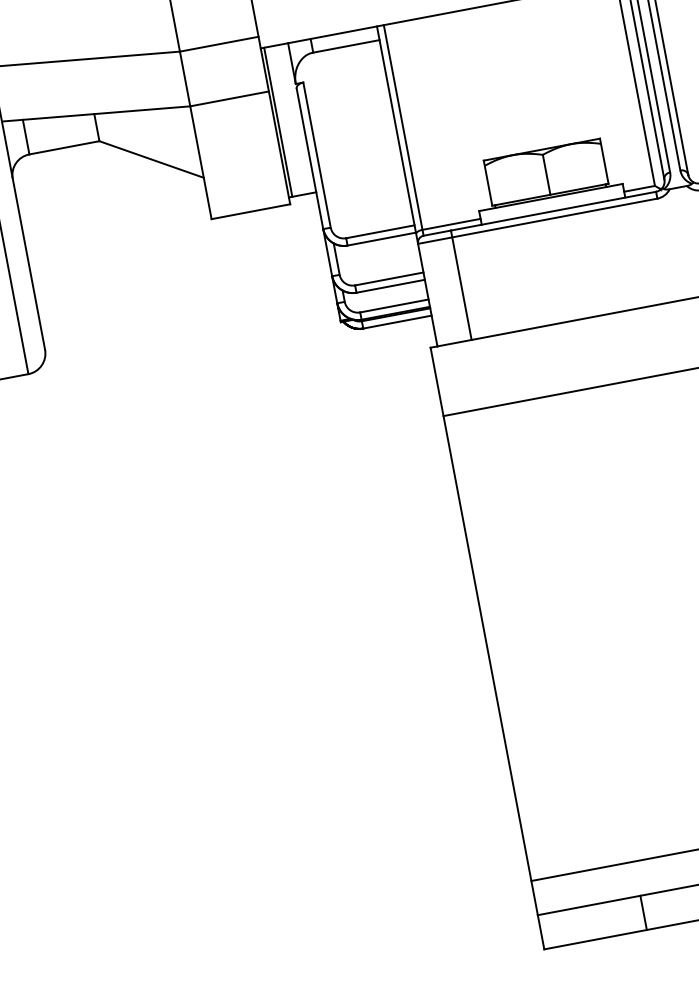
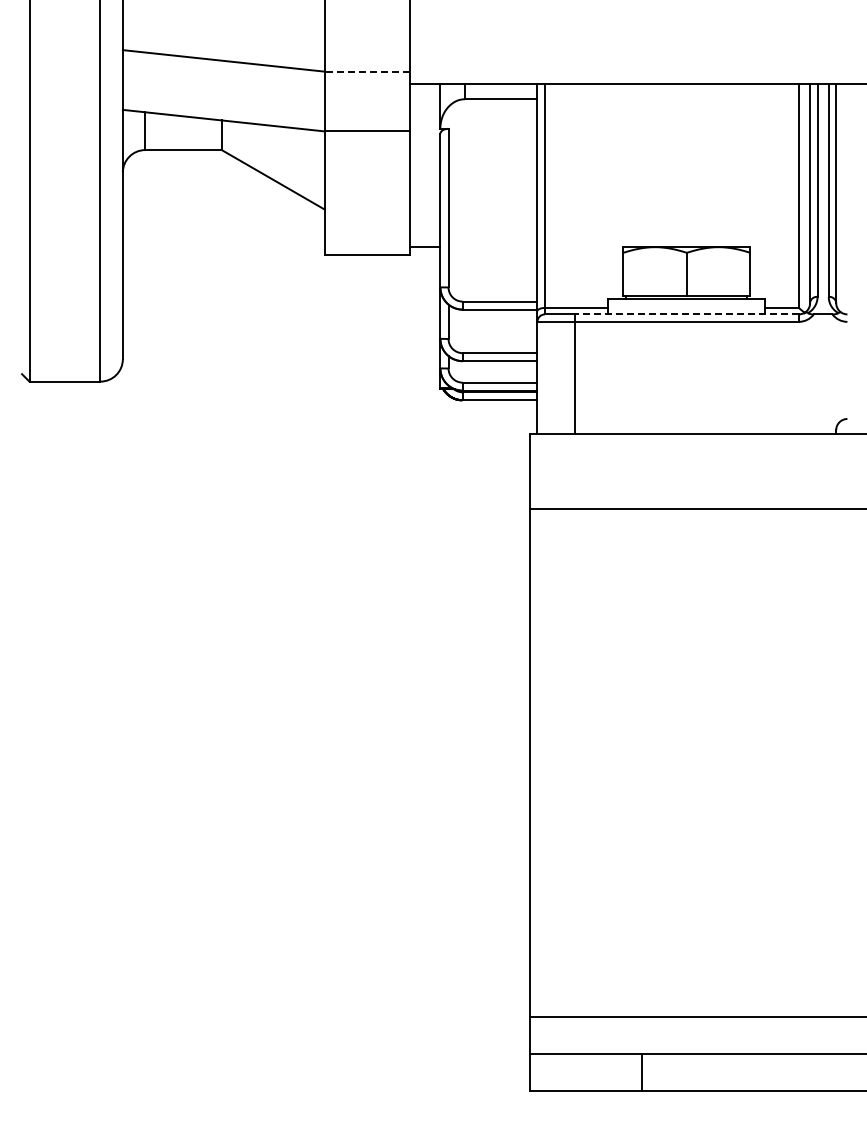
line: (219, 44) -> (367, 71), solid -> dashed
line: (278, 121) -> (414, 165), removed
line: (553, 211) -> (686, 314), solid -> dashed

